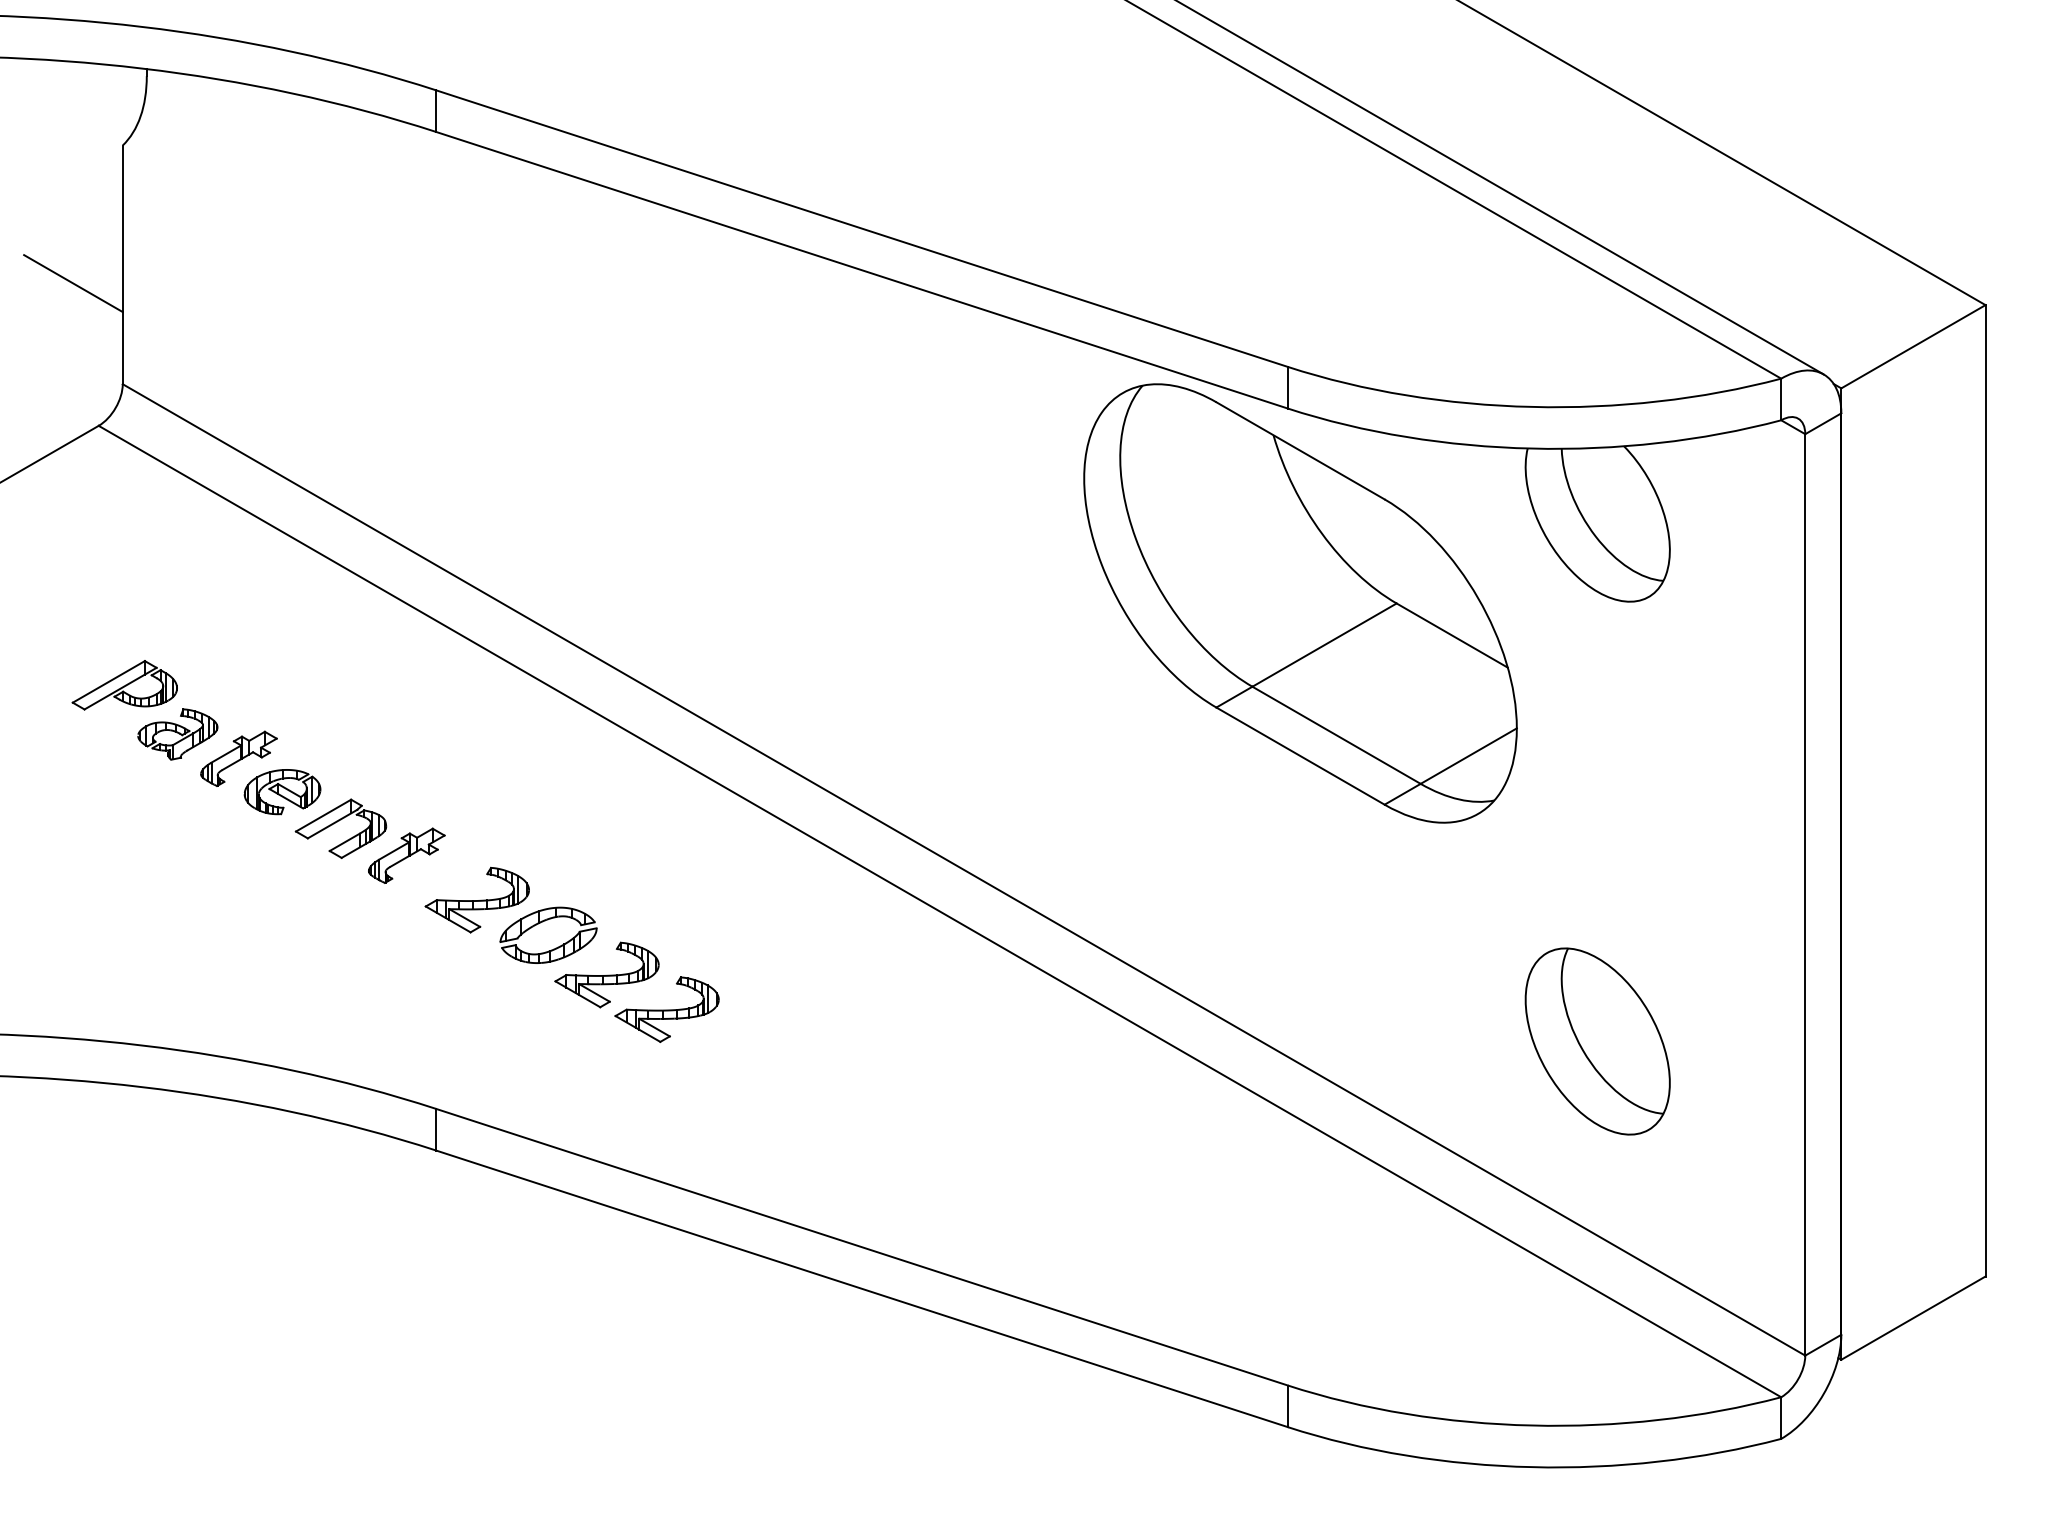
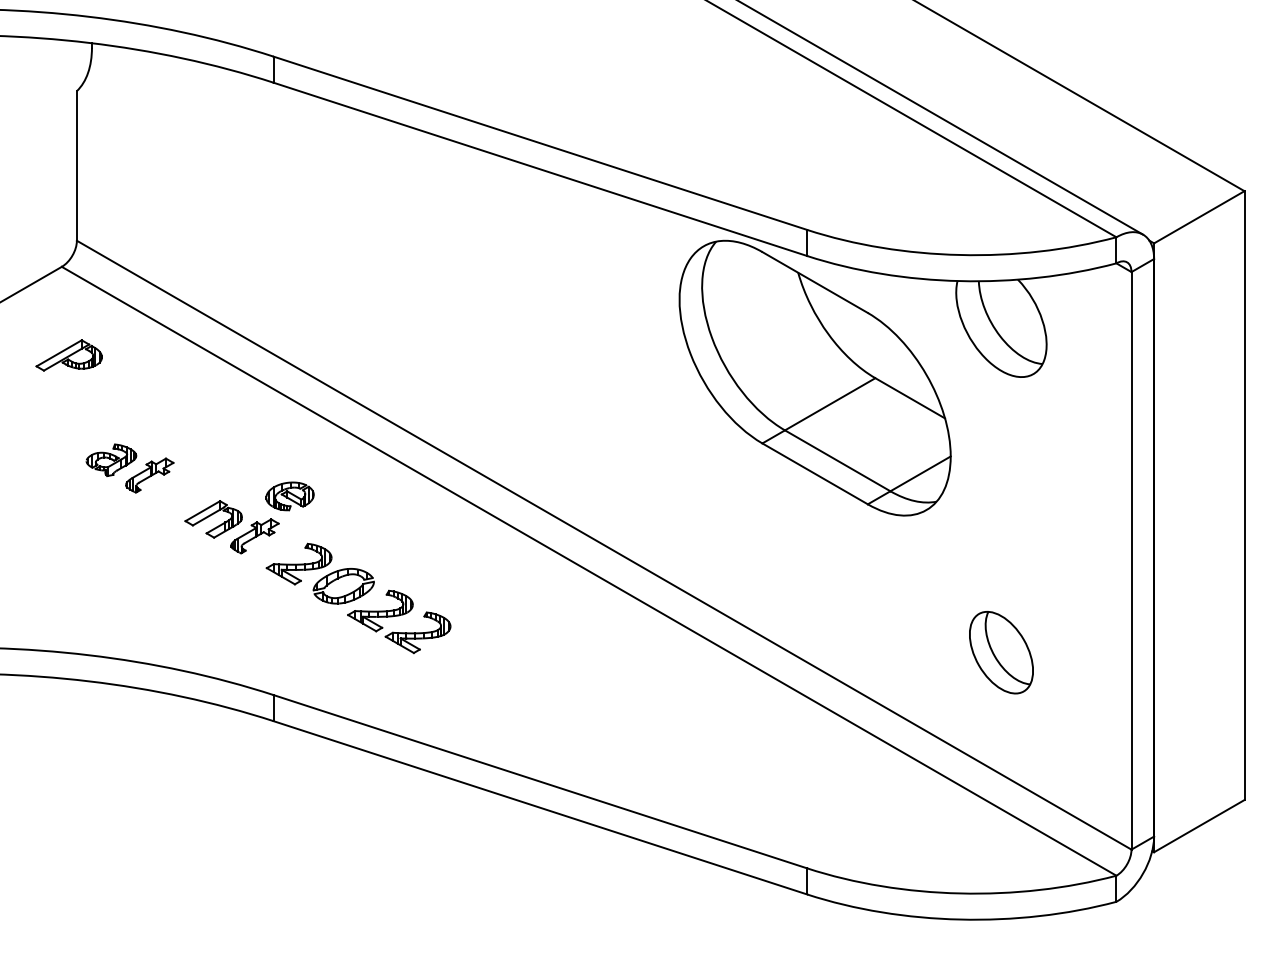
line: (72, 283) -> (45, 177), removed
part: (123, 685) -> (68, 355), moved
part: (281, 792) -> (289, 496), moved
part: (1597, 1041) -> (1001, 652), size x0.7

